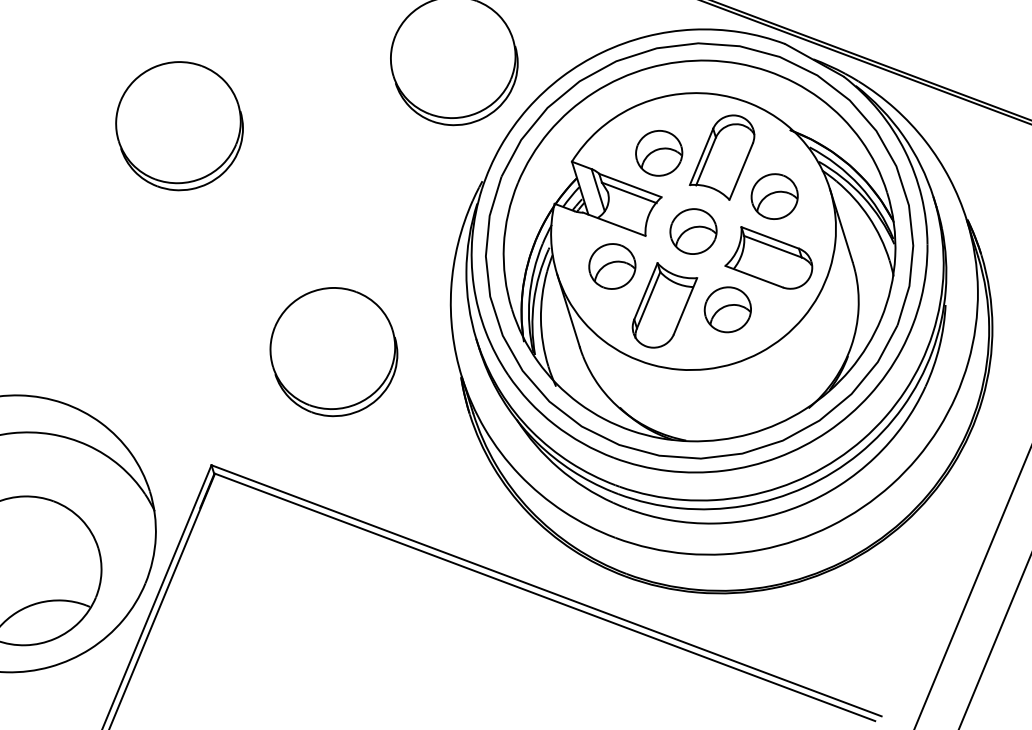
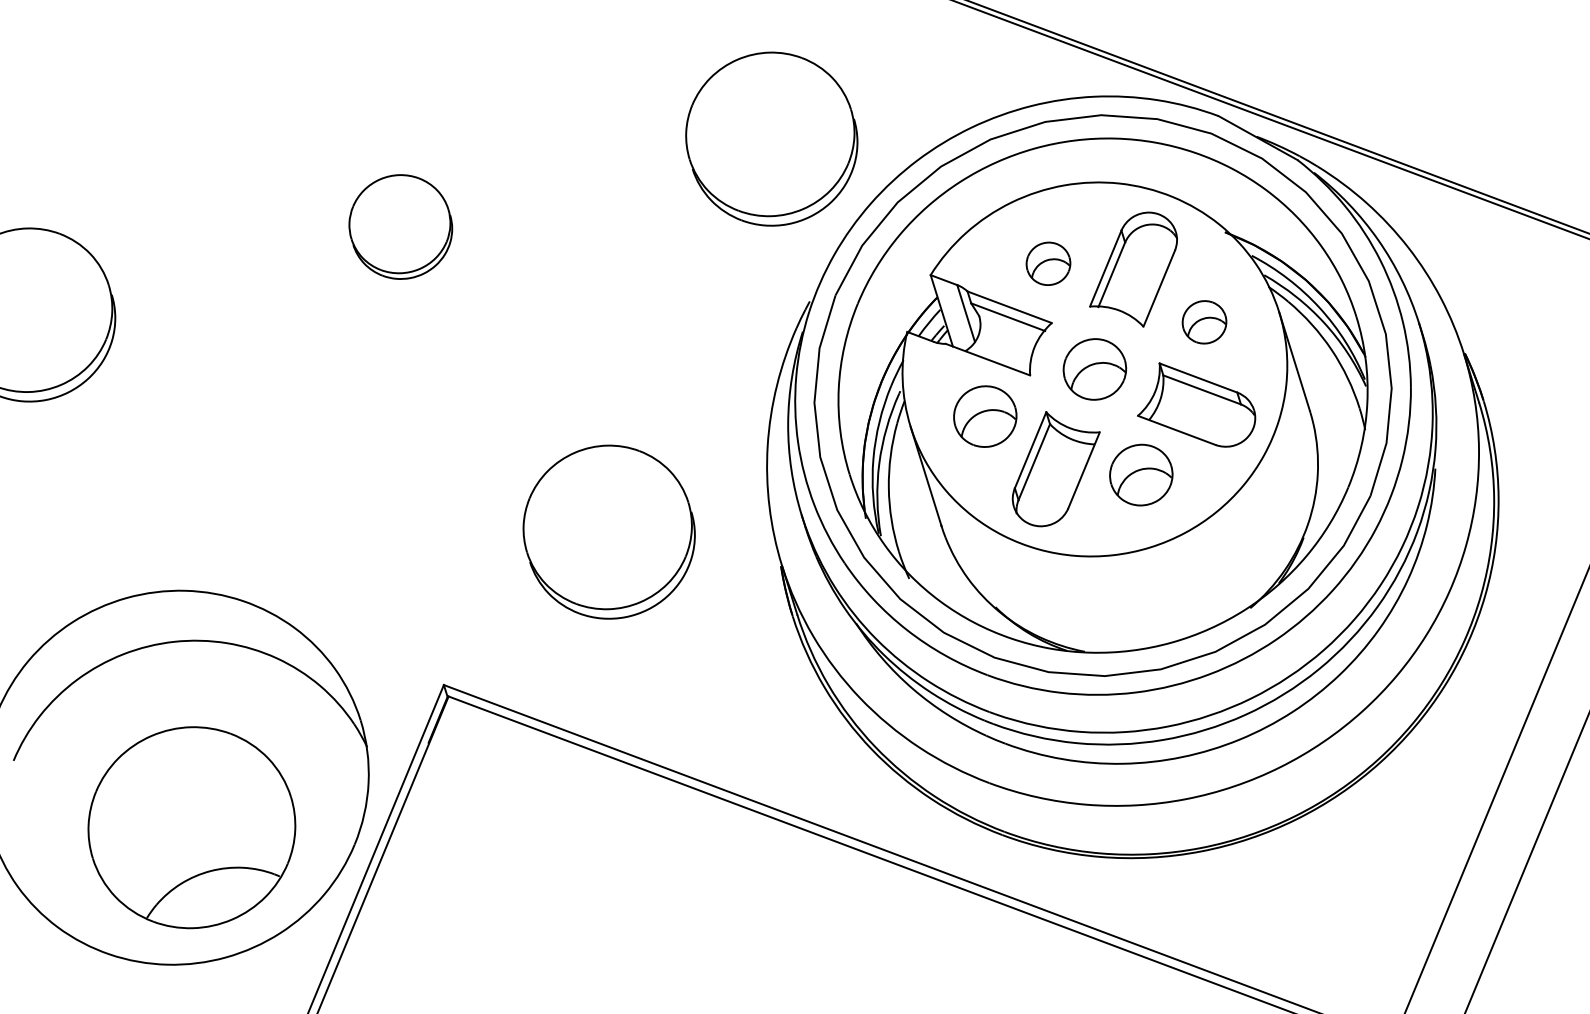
part: (179, 125) -> (400, 226), size x0.6
part: (659, 153) -> (1048, 263), size x0.7
part: (774, 196) -> (1204, 322), size x0.7

